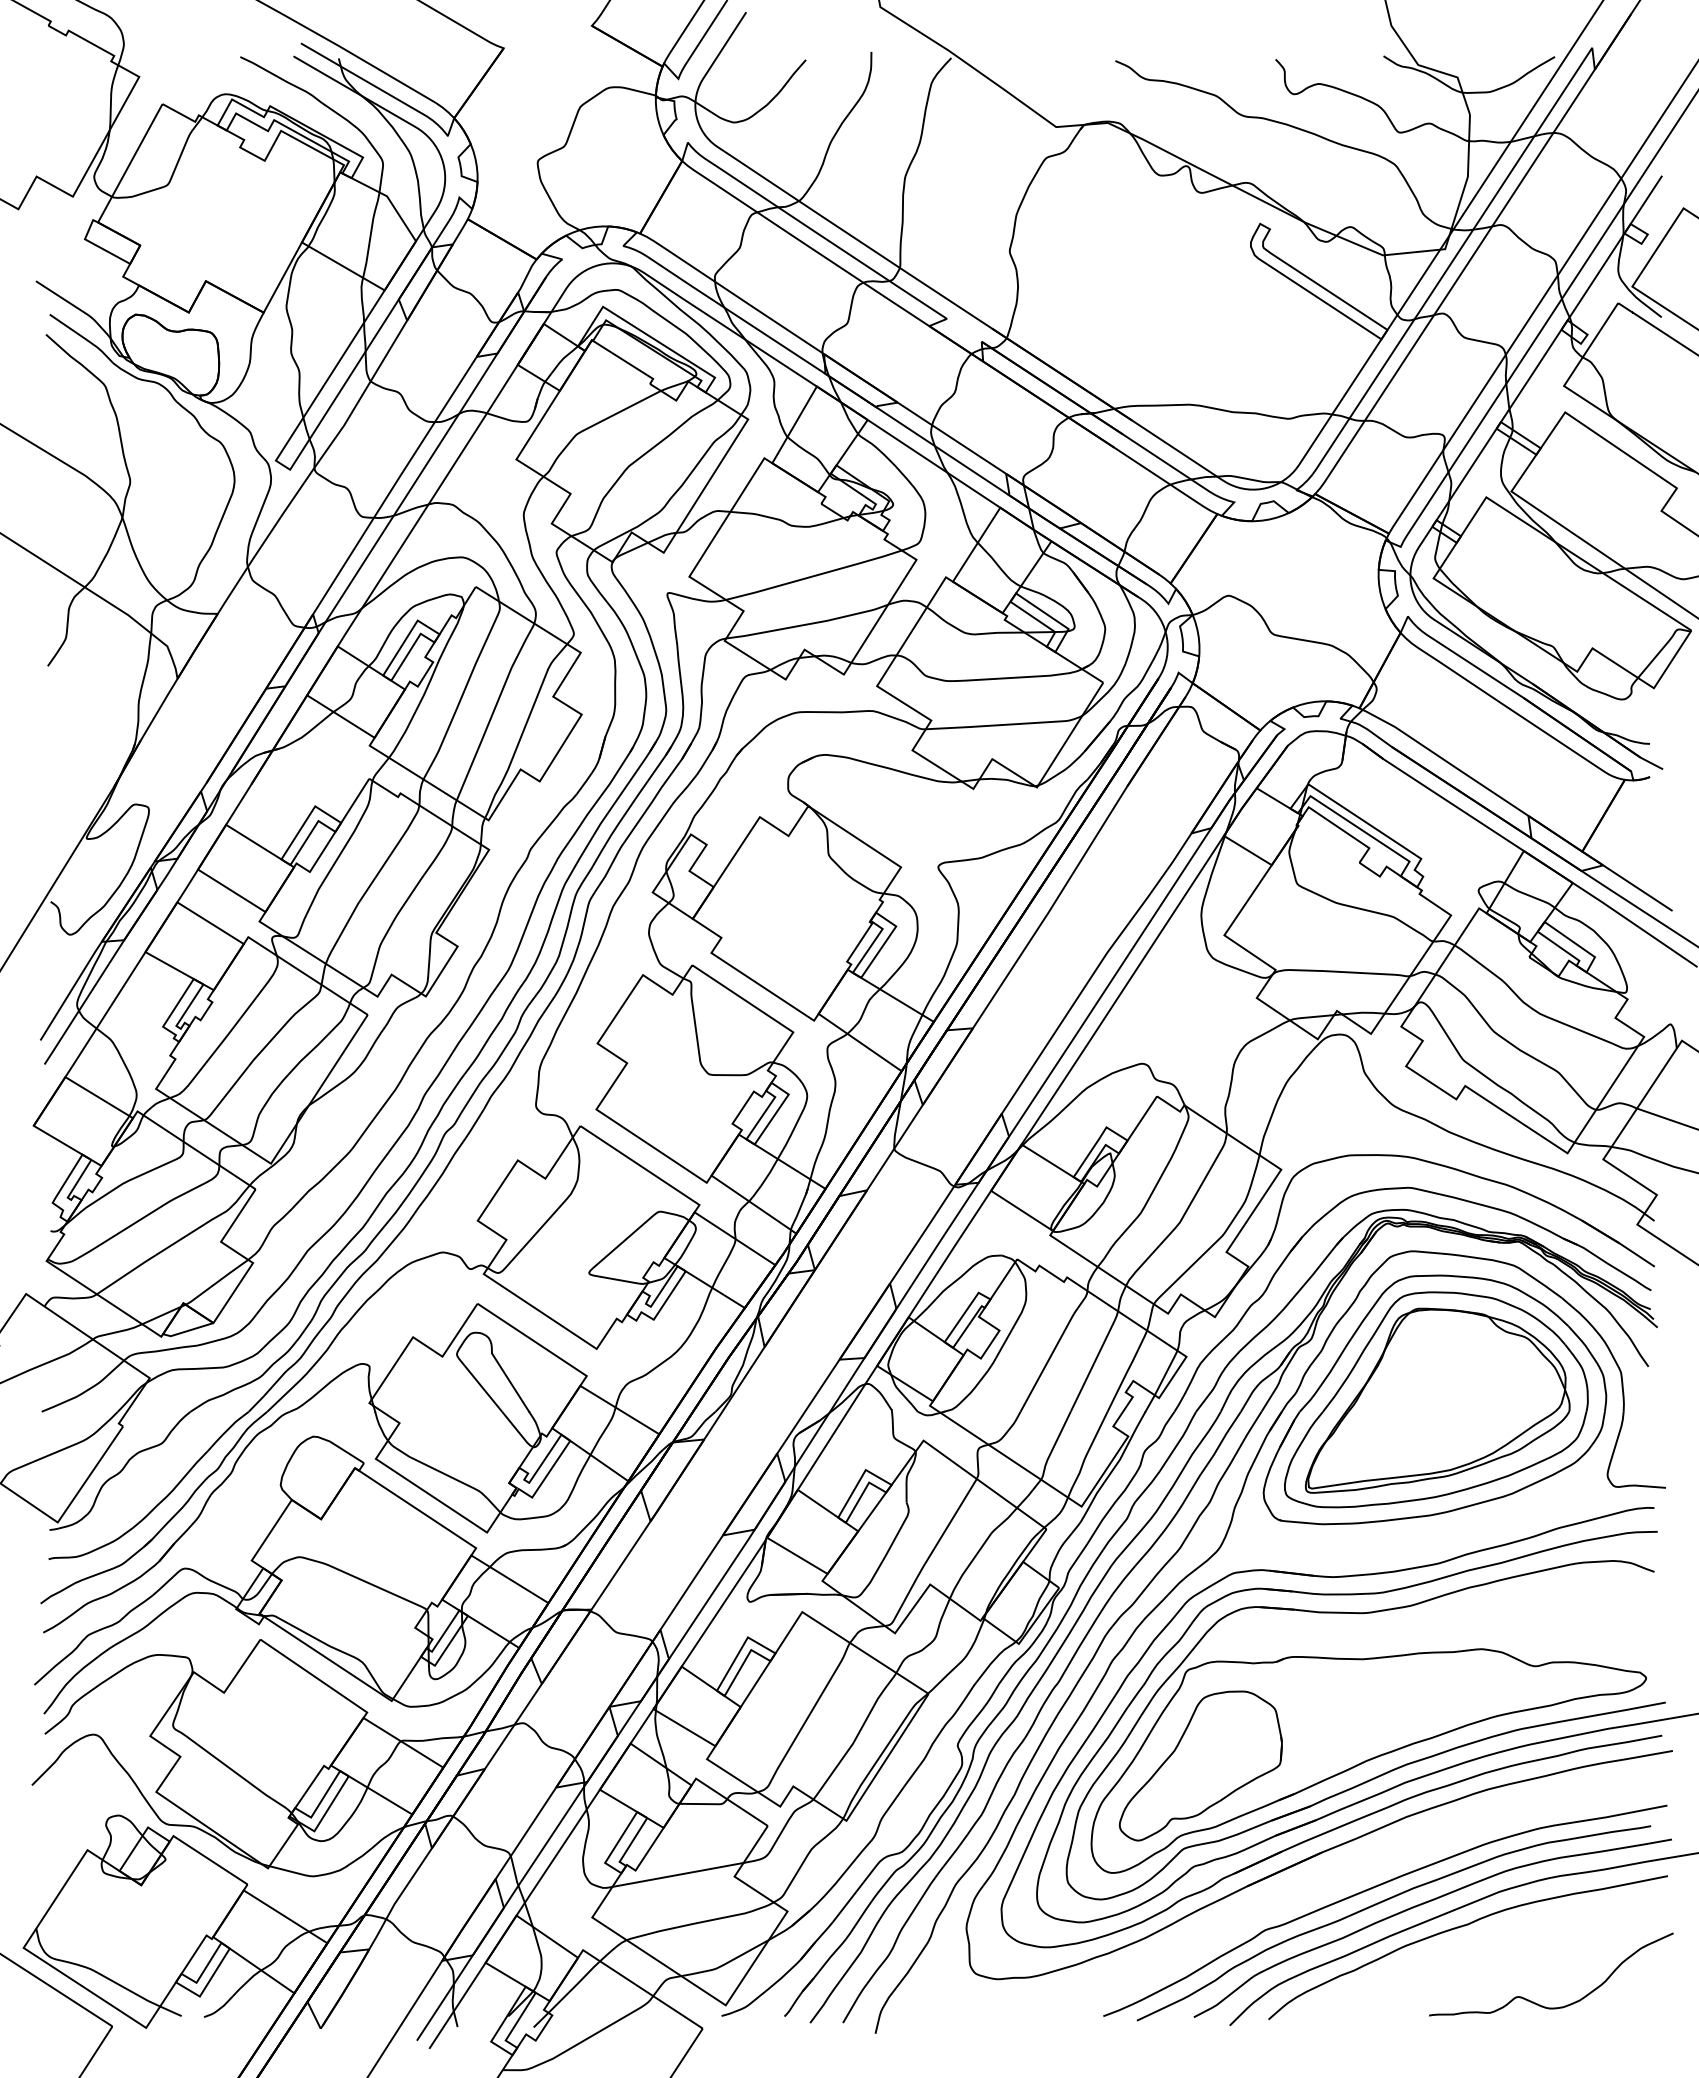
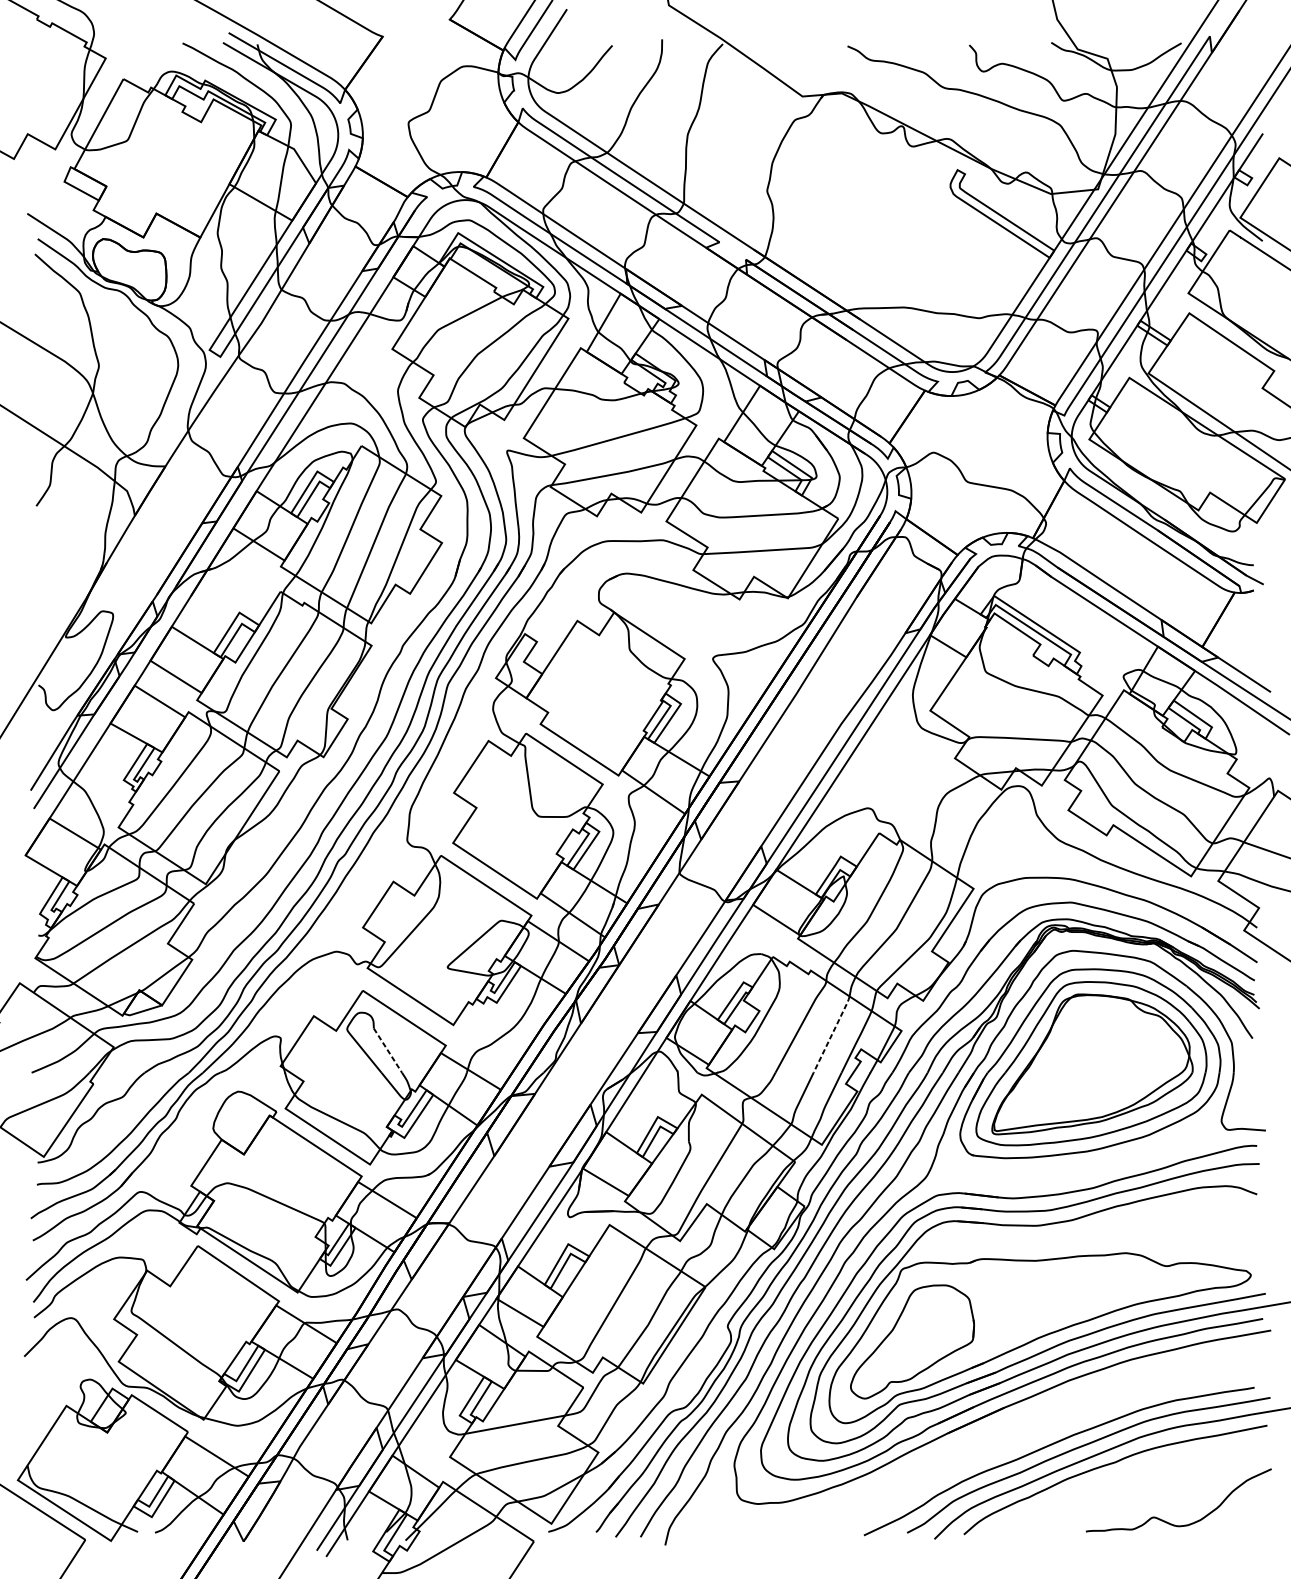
line: (1095, 1360) -> (832, 1033), solid -> dashed
line: (510, 1382) -> (387, 1050), solid -> dashed
curve: (1374, 1888) -> (1044, 1435), removed

